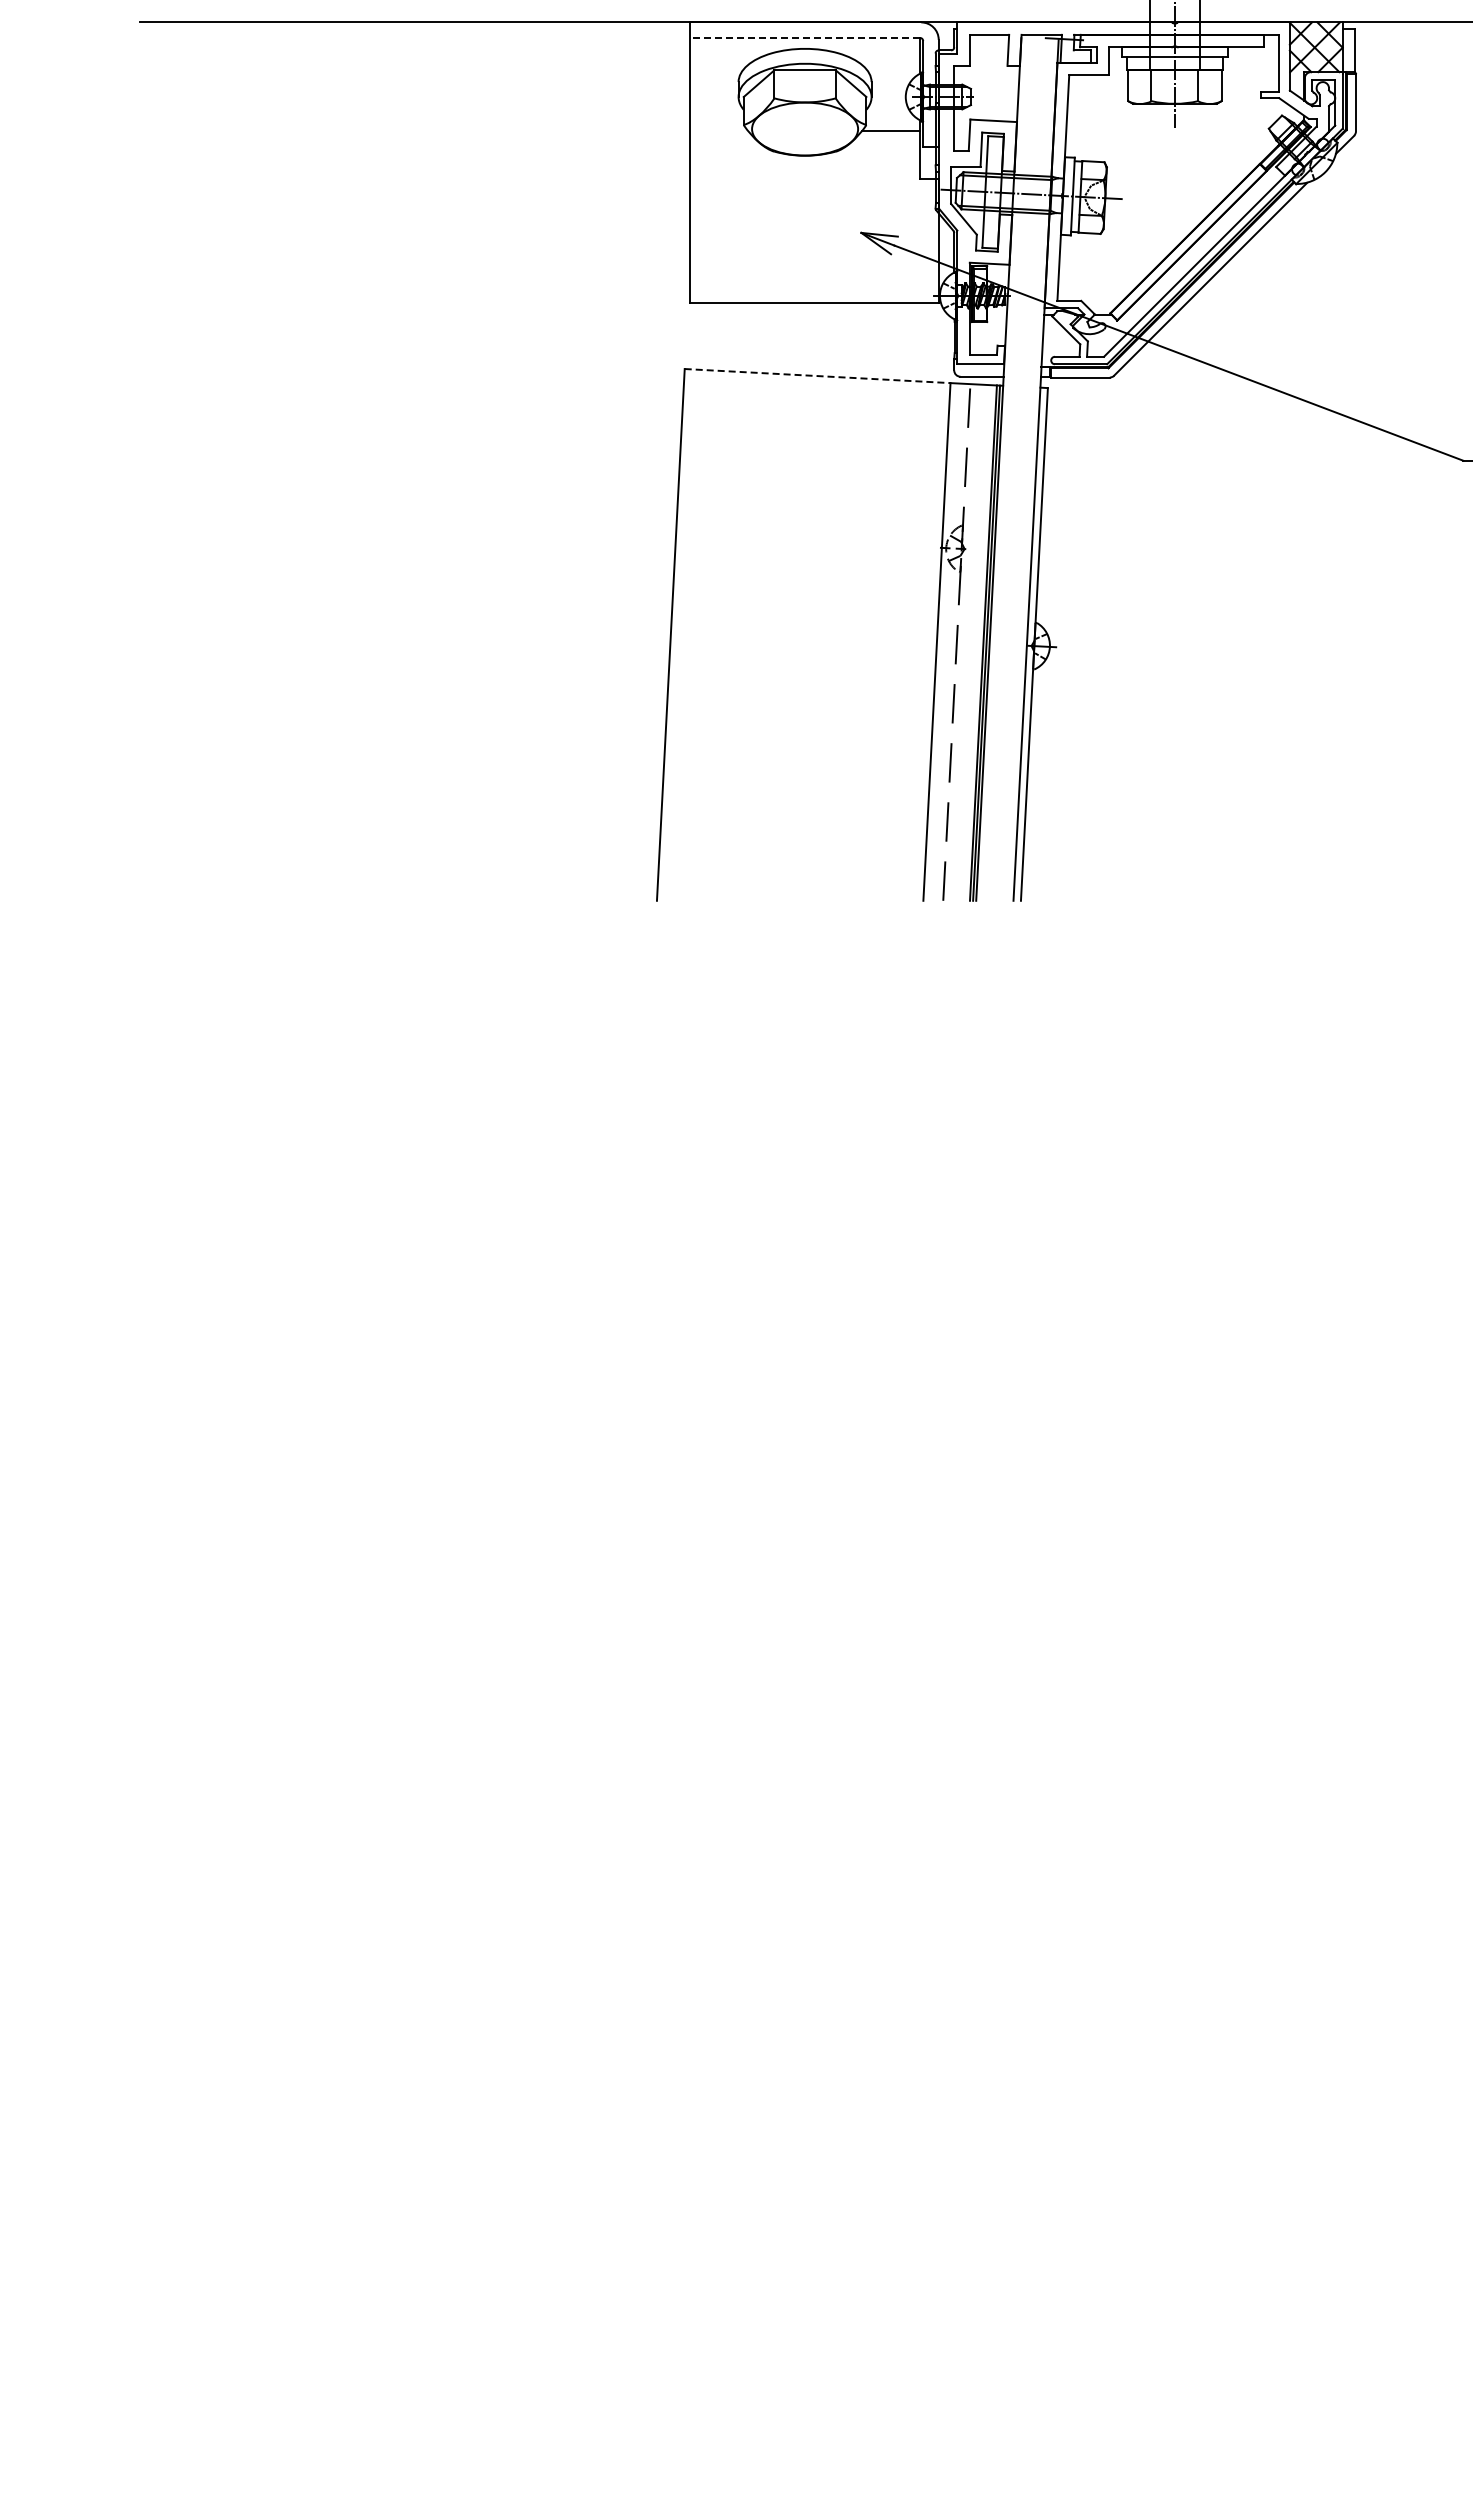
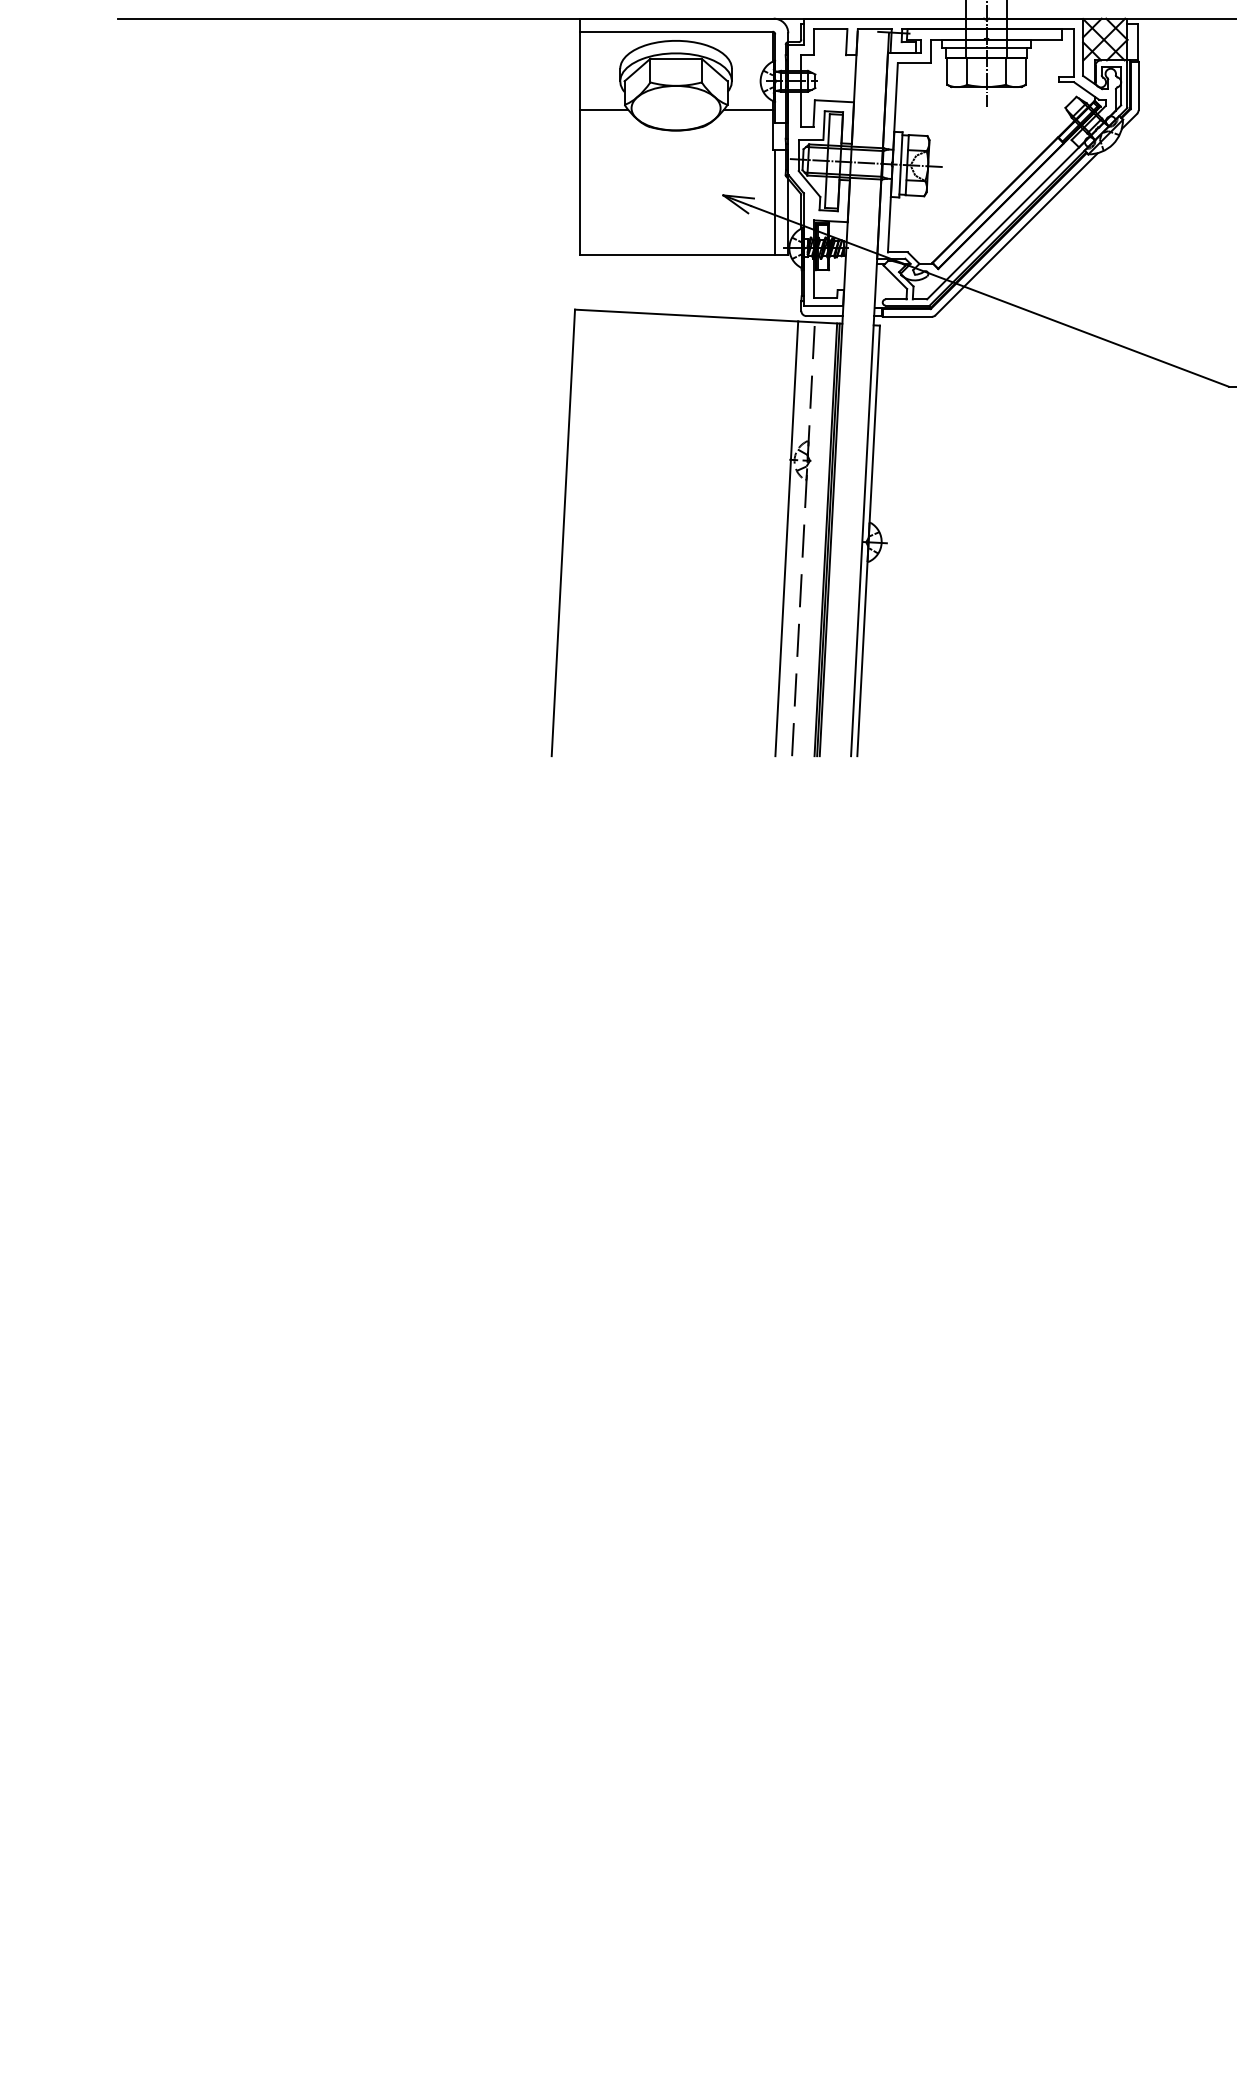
line: (805, 37) -> (676, 31), dashed -> solid
line: (719, 131) -> (604, 110), added
line: (923, 241) -> (775, 202), added
line: (818, 376) -> (687, 315), dashed -> solid

